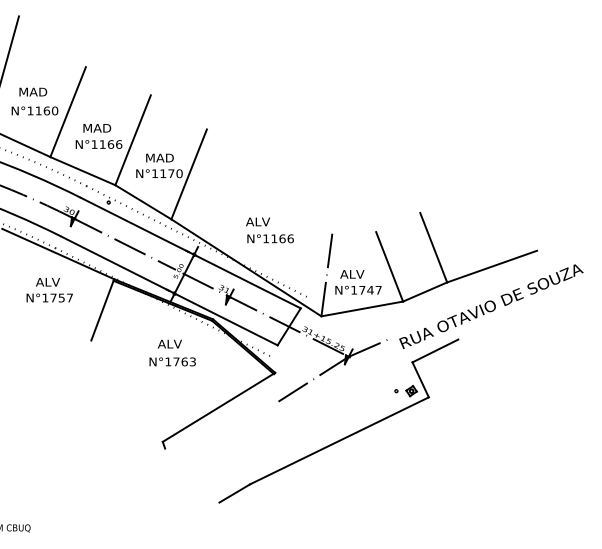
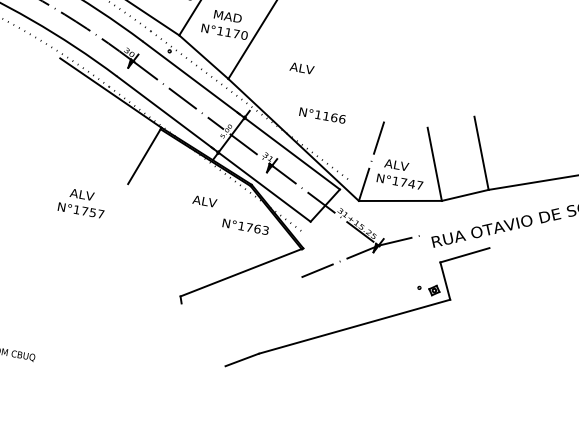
text: (257, 221) -> (301, 67), moved
text: (49, 290) -> (82, 203), moved
text: (172, 361) -> (245, 226), moved

